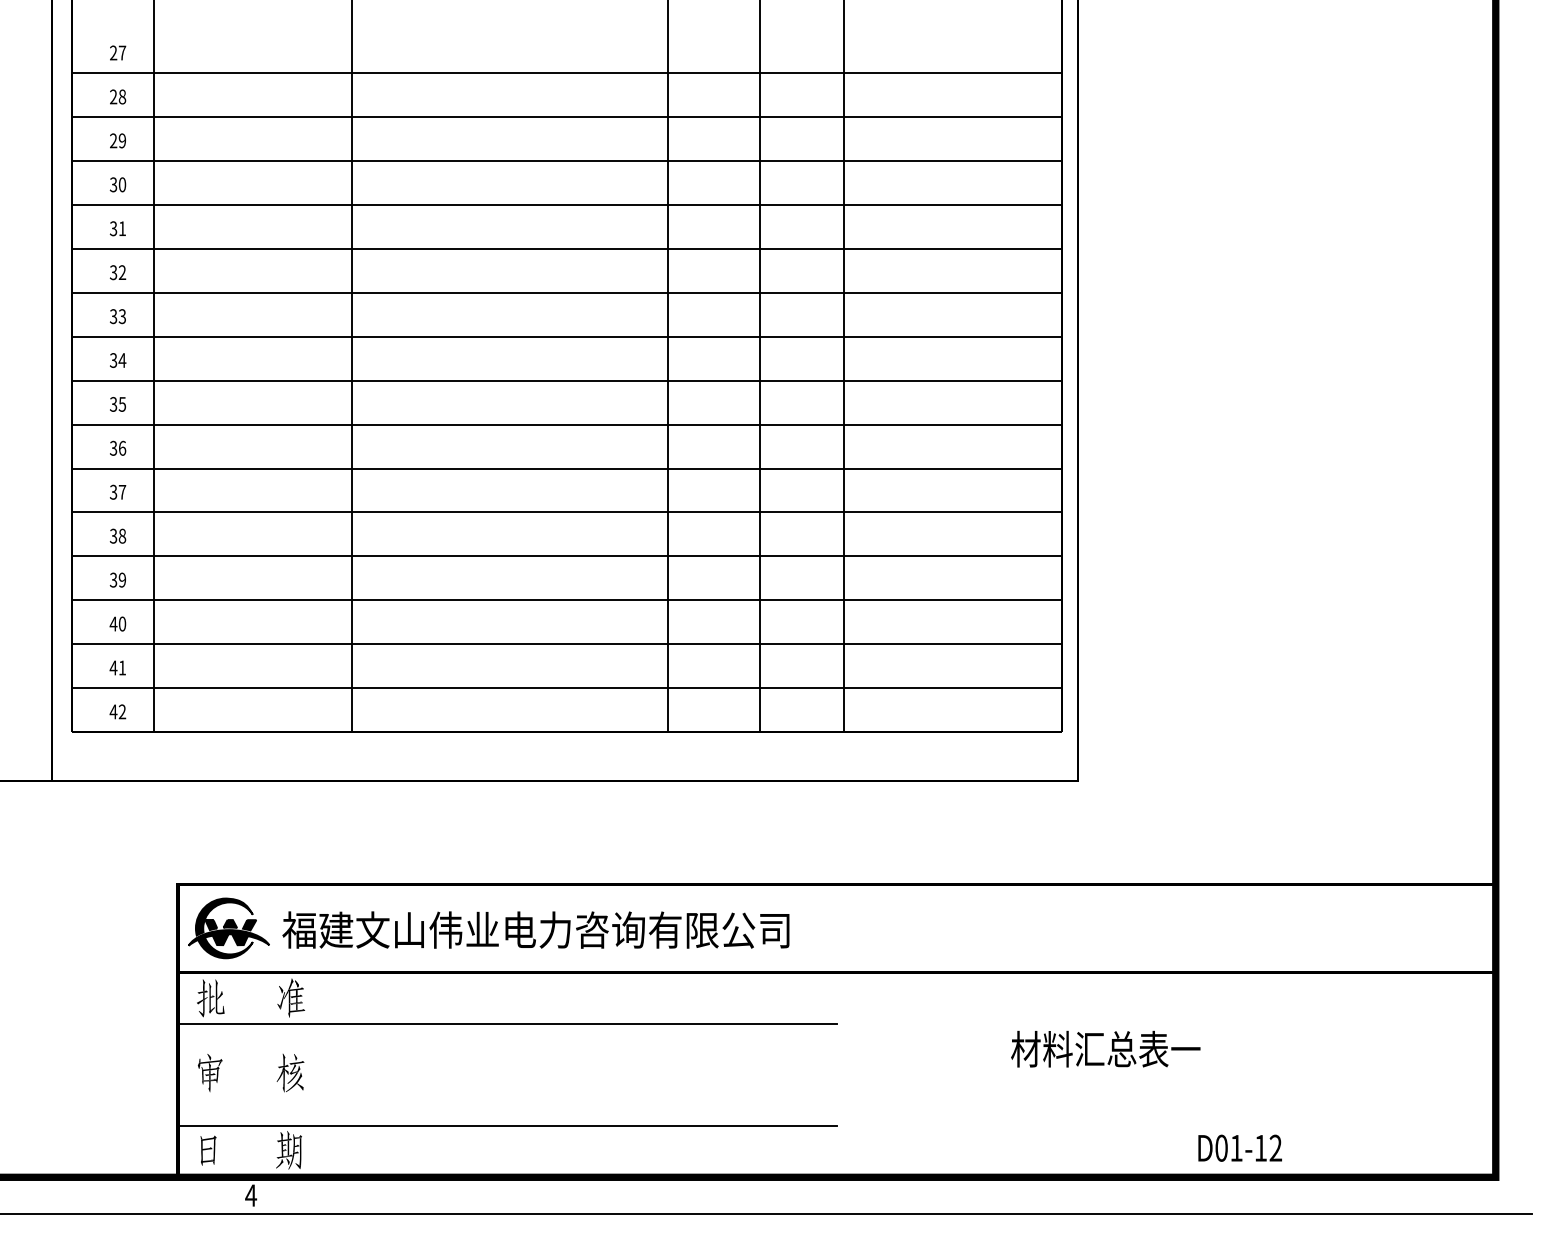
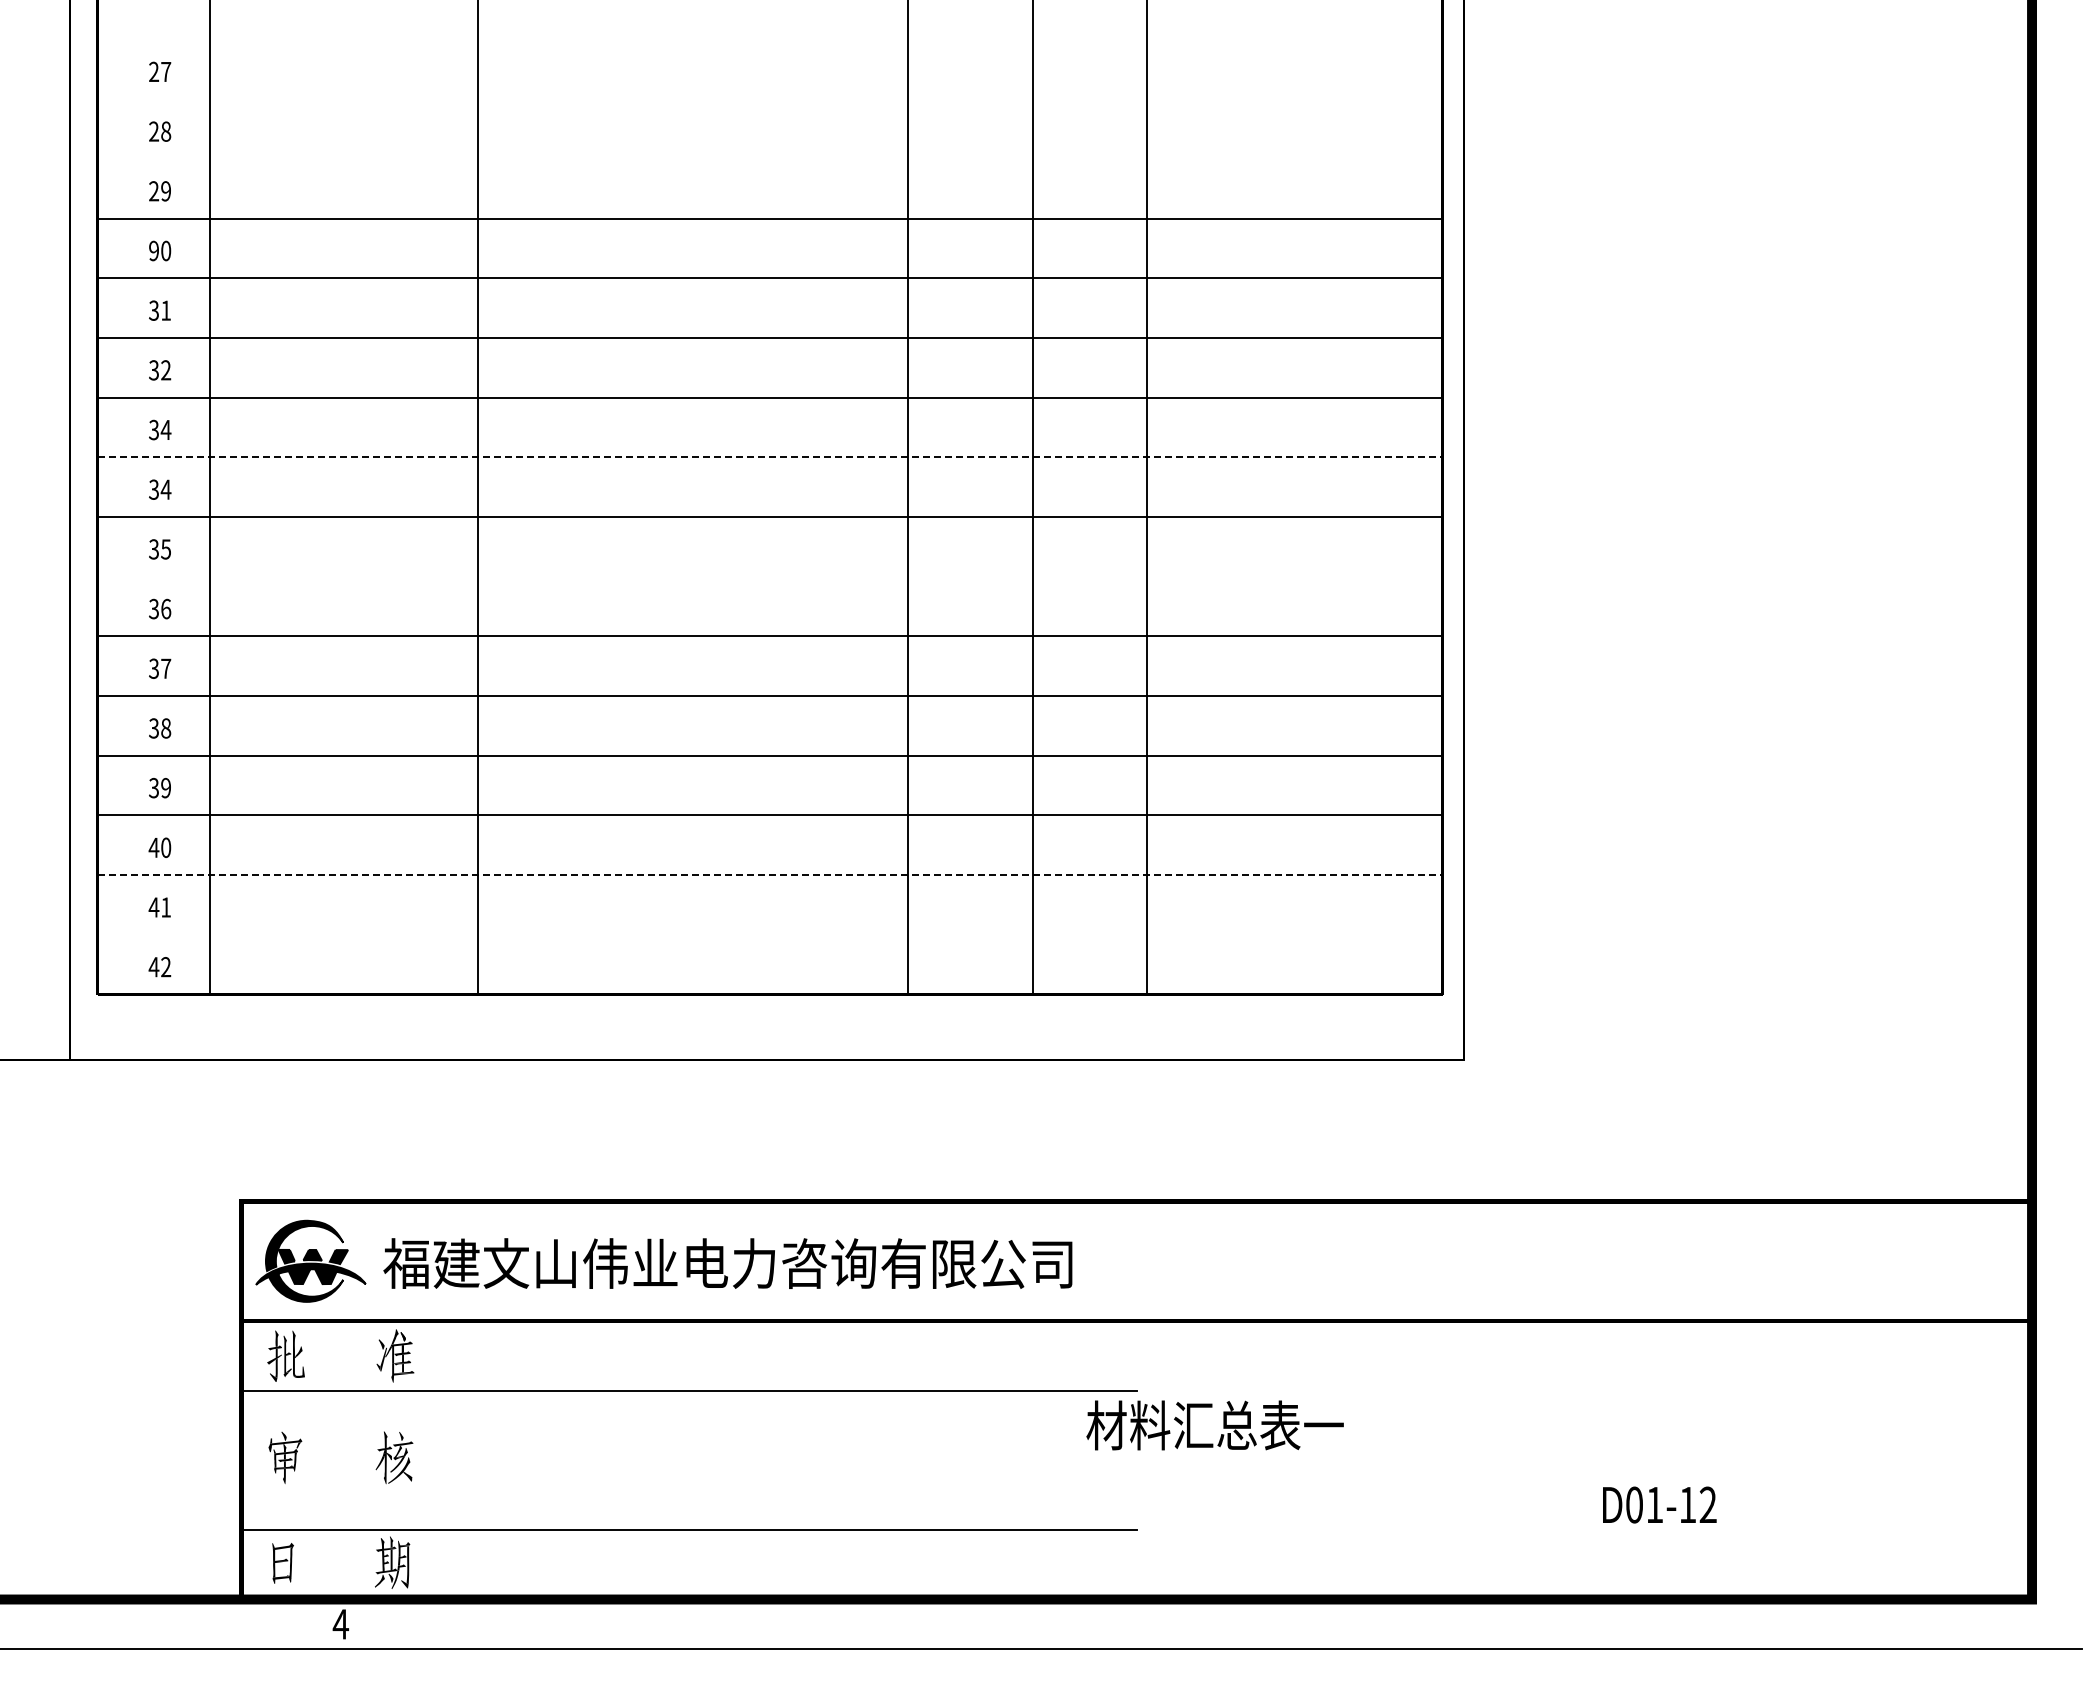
line: (566, 73) -> (769, 99), removed
line: (566, 117) -> (769, 159), removed
text: (113, 185) -> (153, 251), 30 -> 90
text: (122, 316) -> (165, 429), 33 -> 34
line: (567, 336) -> (770, 457), solid -> dashed
line: (566, 424) -> (769, 576), removed
line: (567, 644) -> (770, 875), solid -> dashed
line: (566, 687) -> (769, 934), removed
text: (1105, 1049) -> (1214, 1425), moved
text: (1239, 1147) -> (1659, 1504), moved

